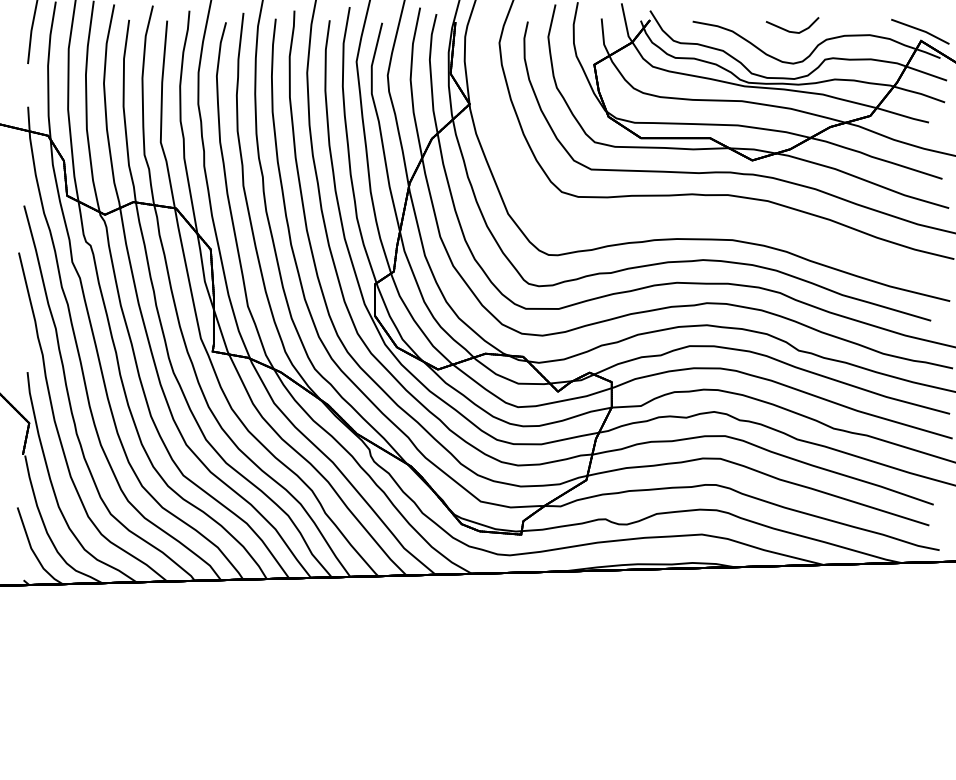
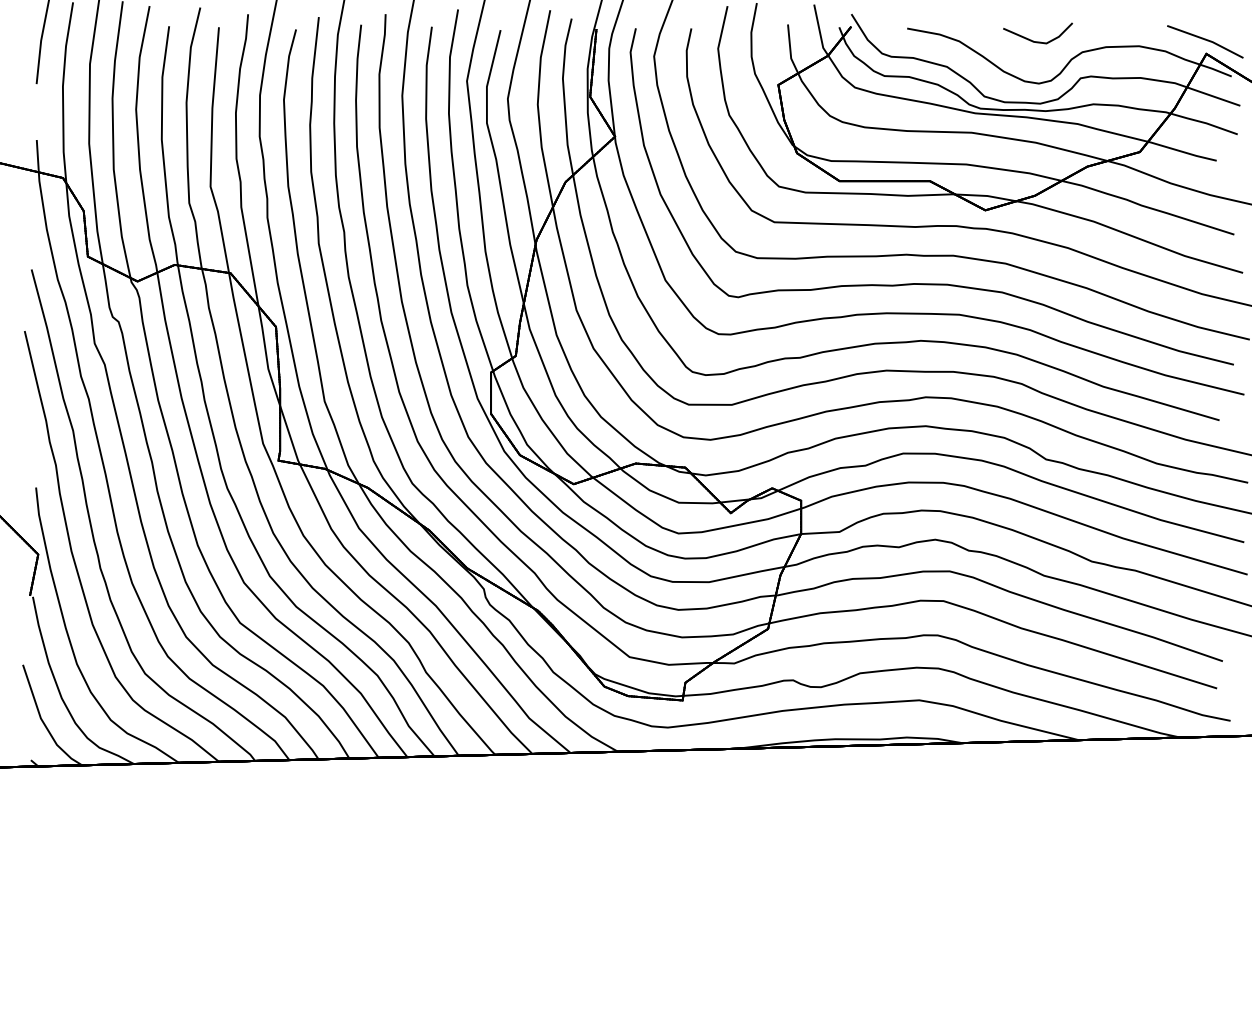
curve: (705, 215) -> (923, 282), added

